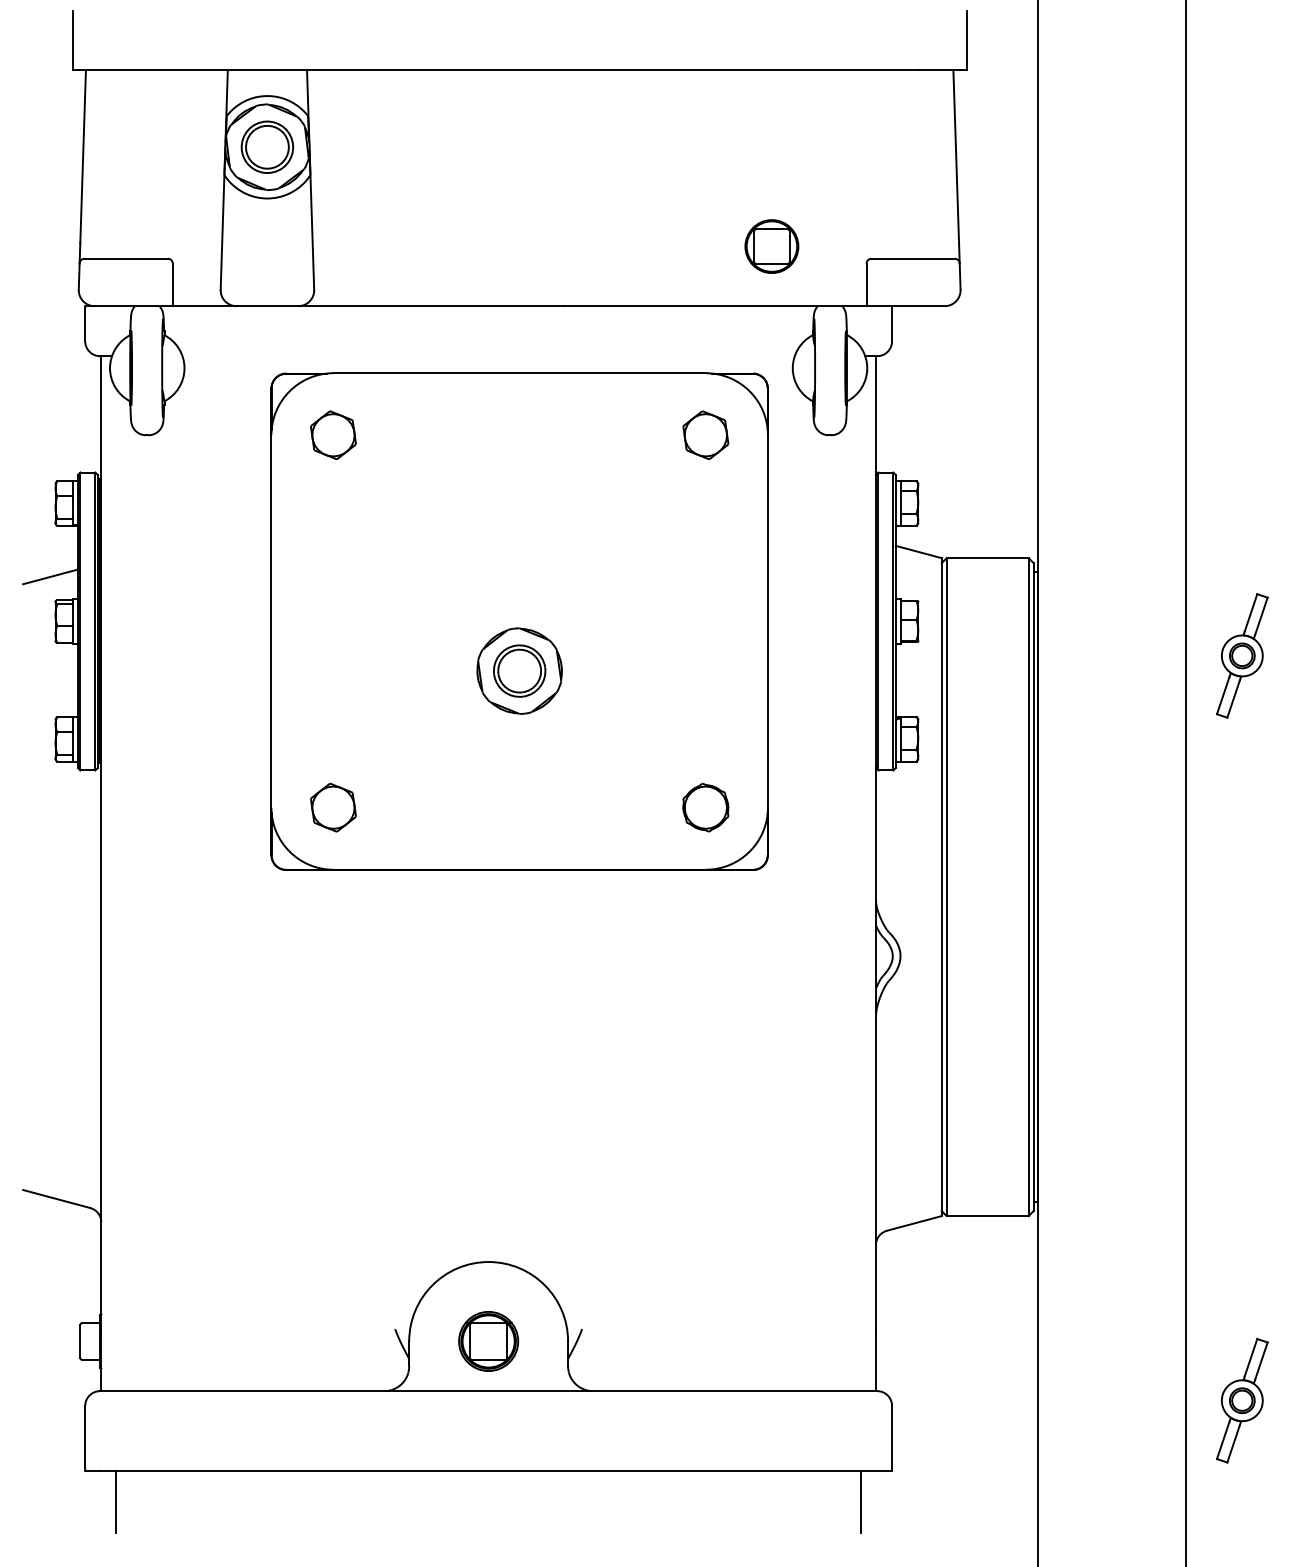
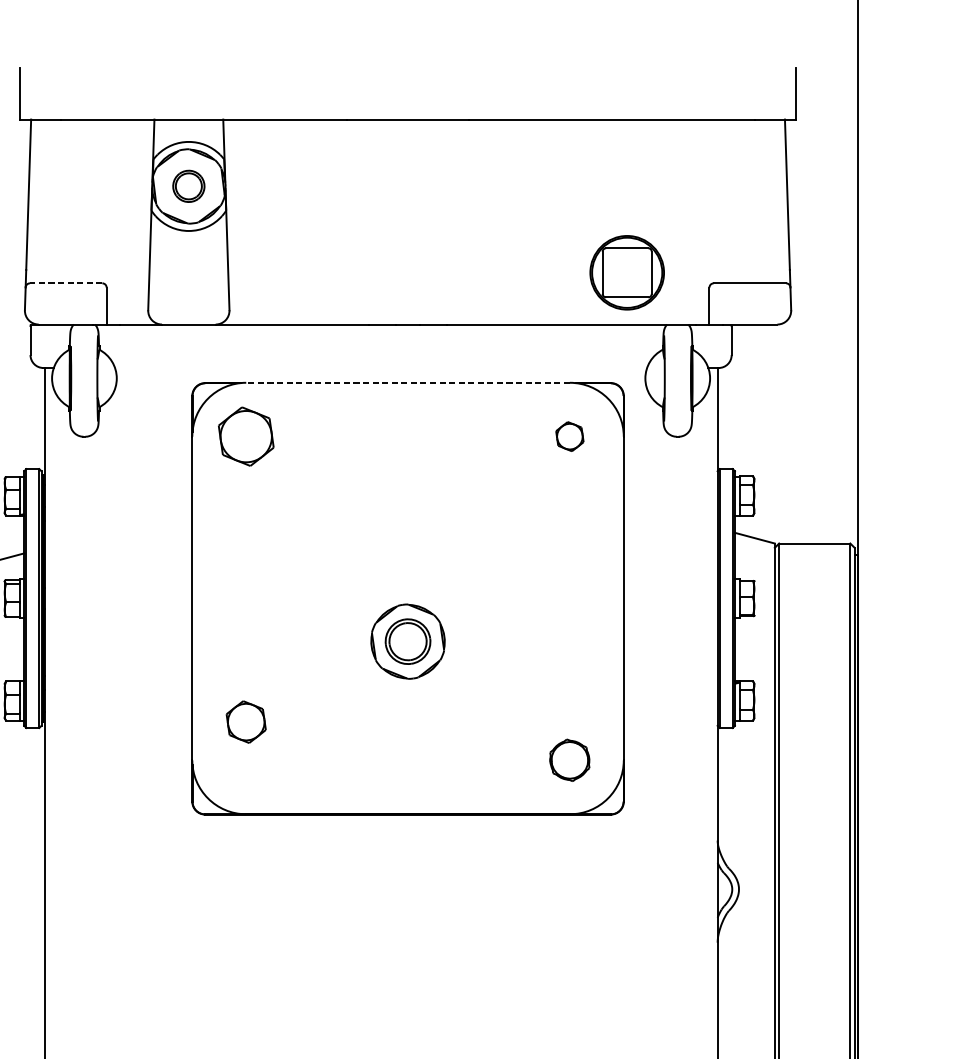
part: (267, 146) -> (188, 185), size x0.7
part: (771, 246) -> (626, 272), size x1.6
line: (126, 258) -> (66, 283), solid -> dashed
line: (519, 373) -> (407, 383), solid -> dashed
part: (705, 434) -> (569, 436), size x0.7
part: (333, 435) -> (246, 436), size x1.4
part: (333, 807) -> (246, 721), moved

